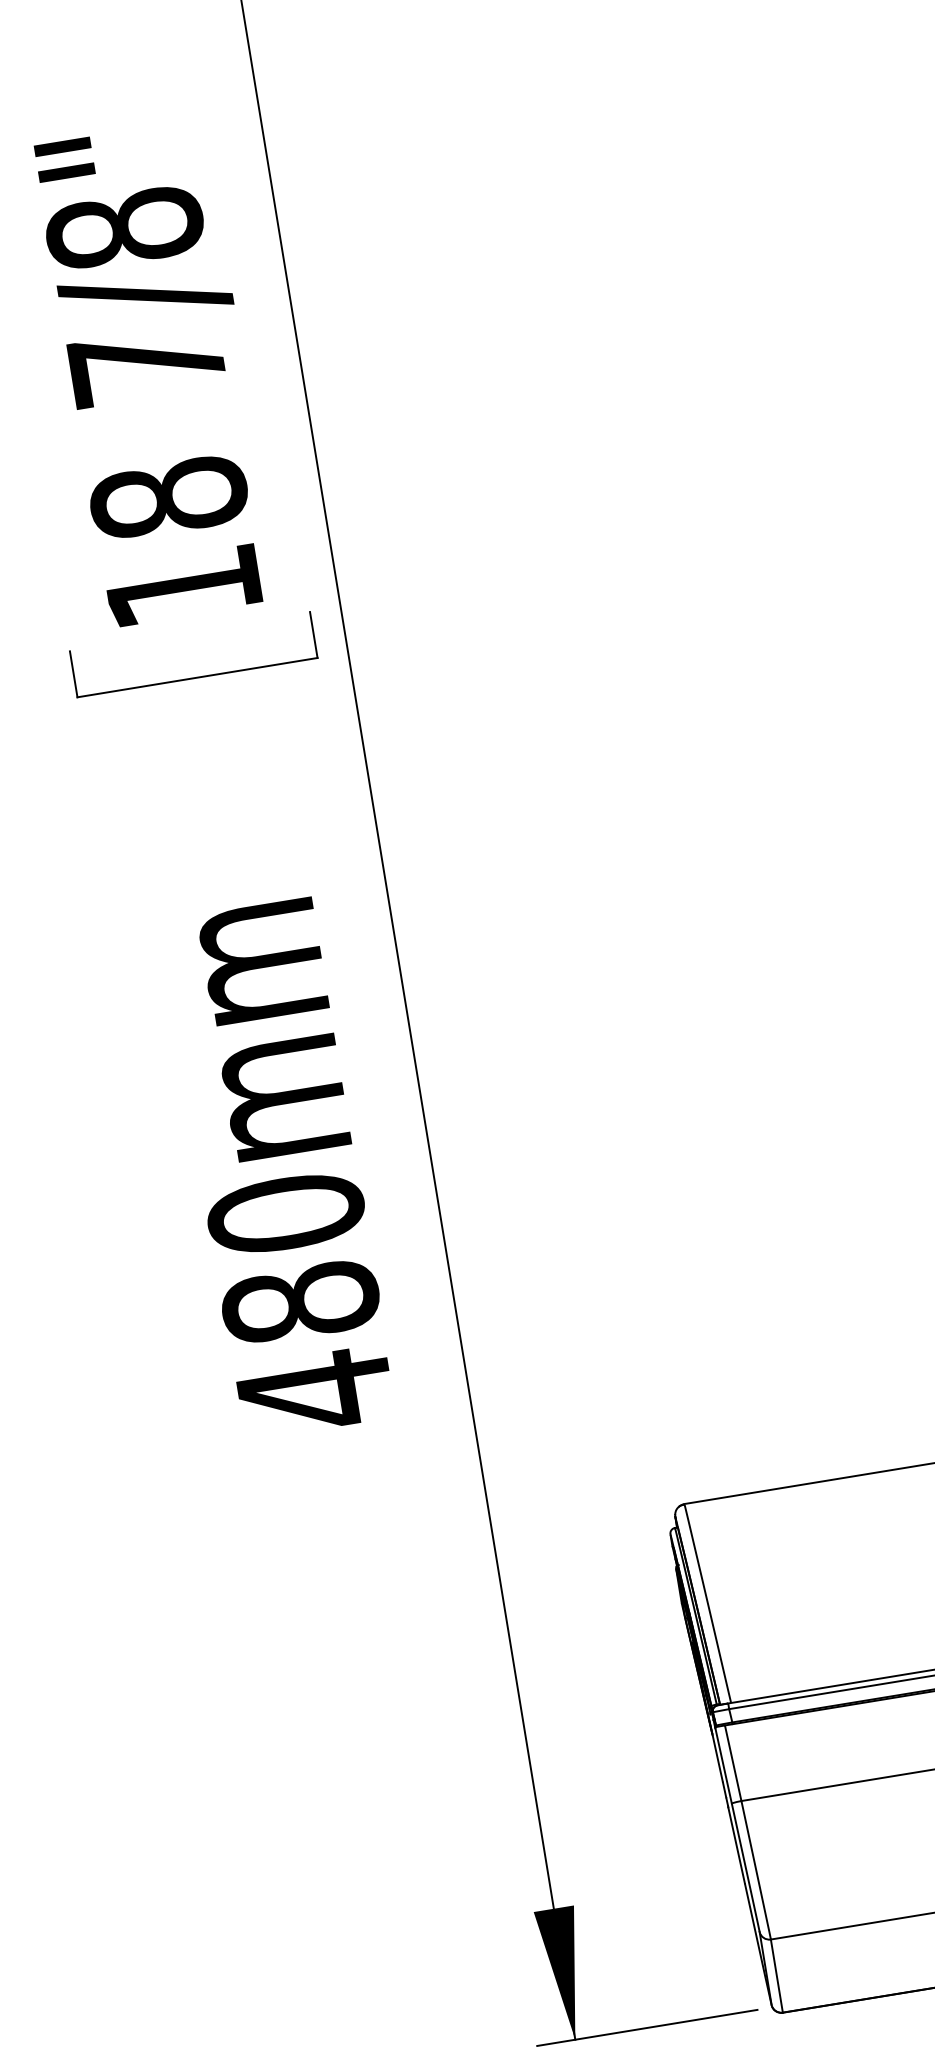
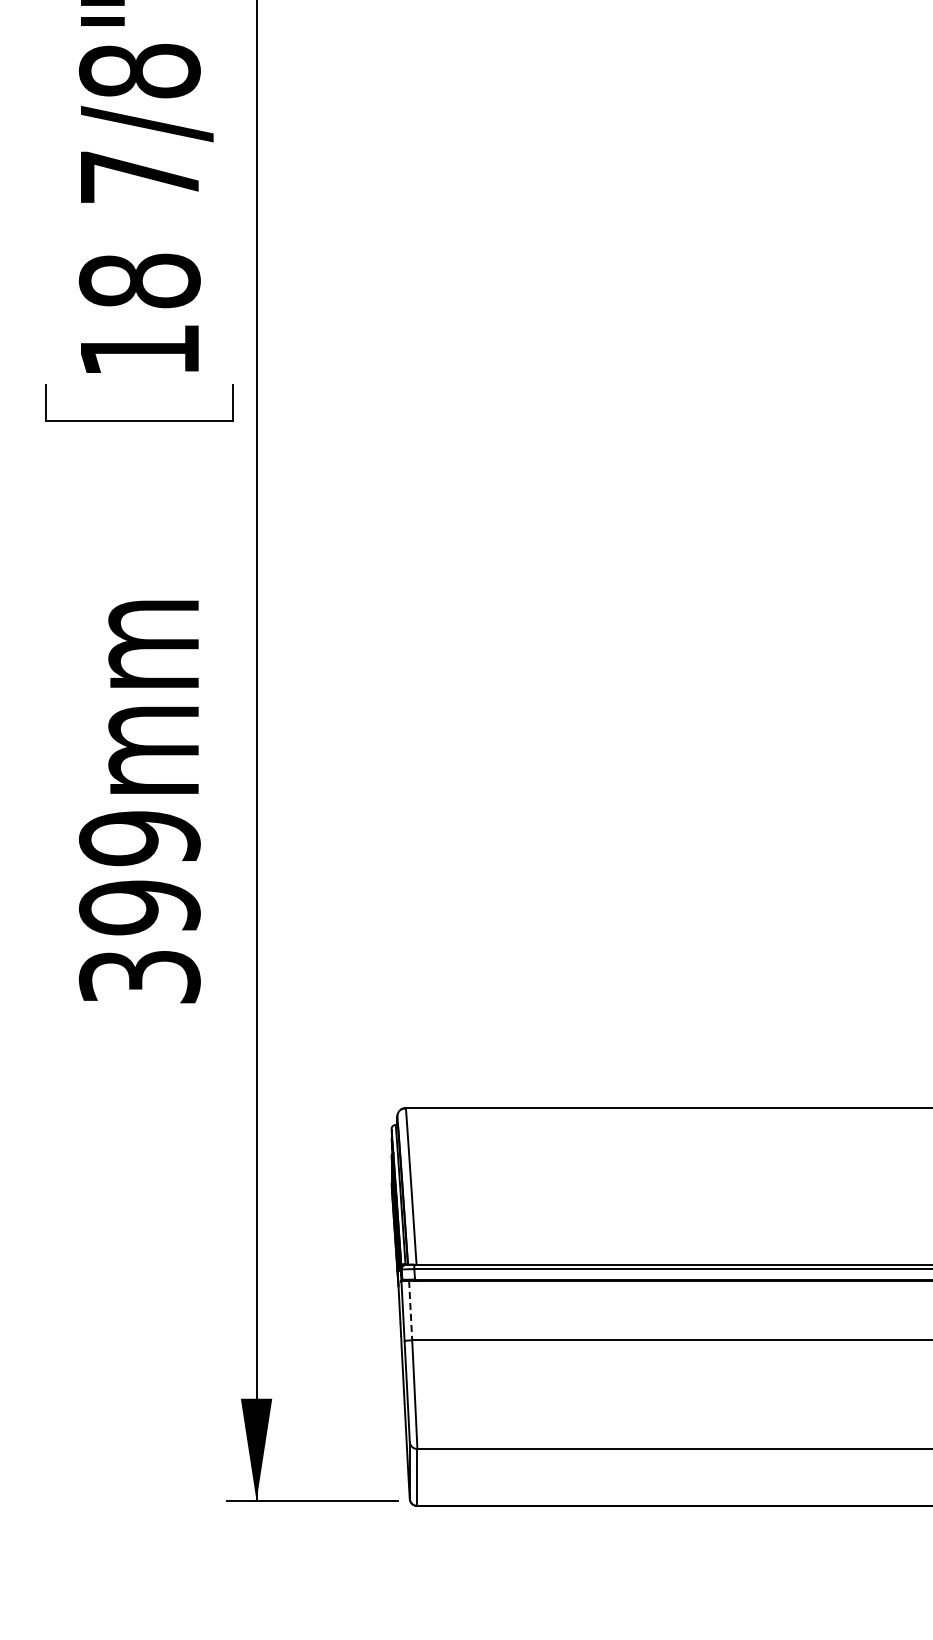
text: (300, 1303) -> (139, 908), 480mm -> 399mm
line: (732, 1763) -> (410, 1310), solid -> dashed

